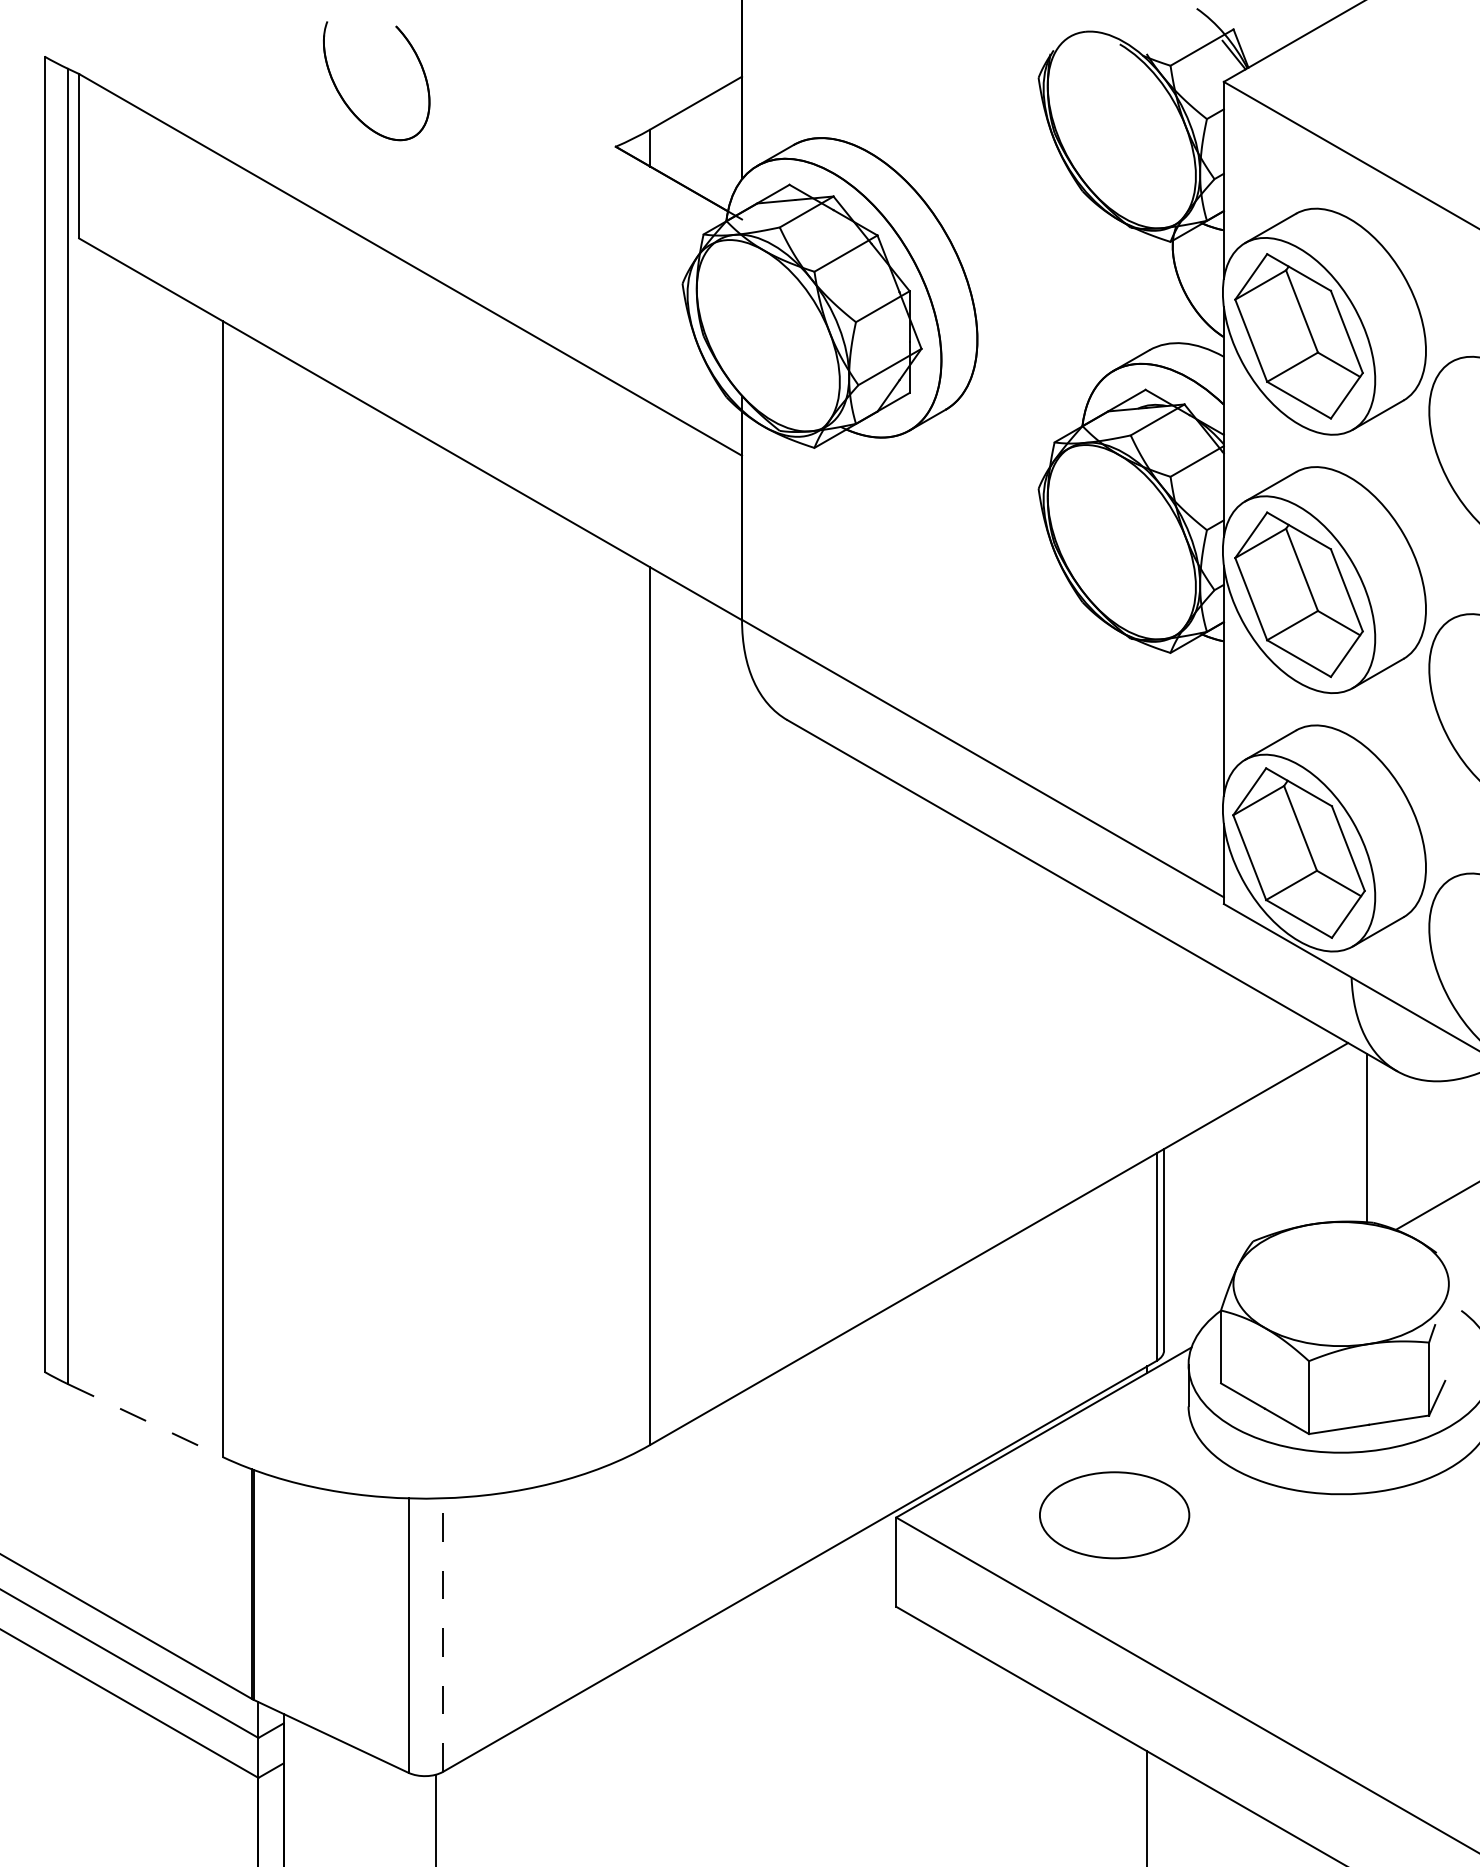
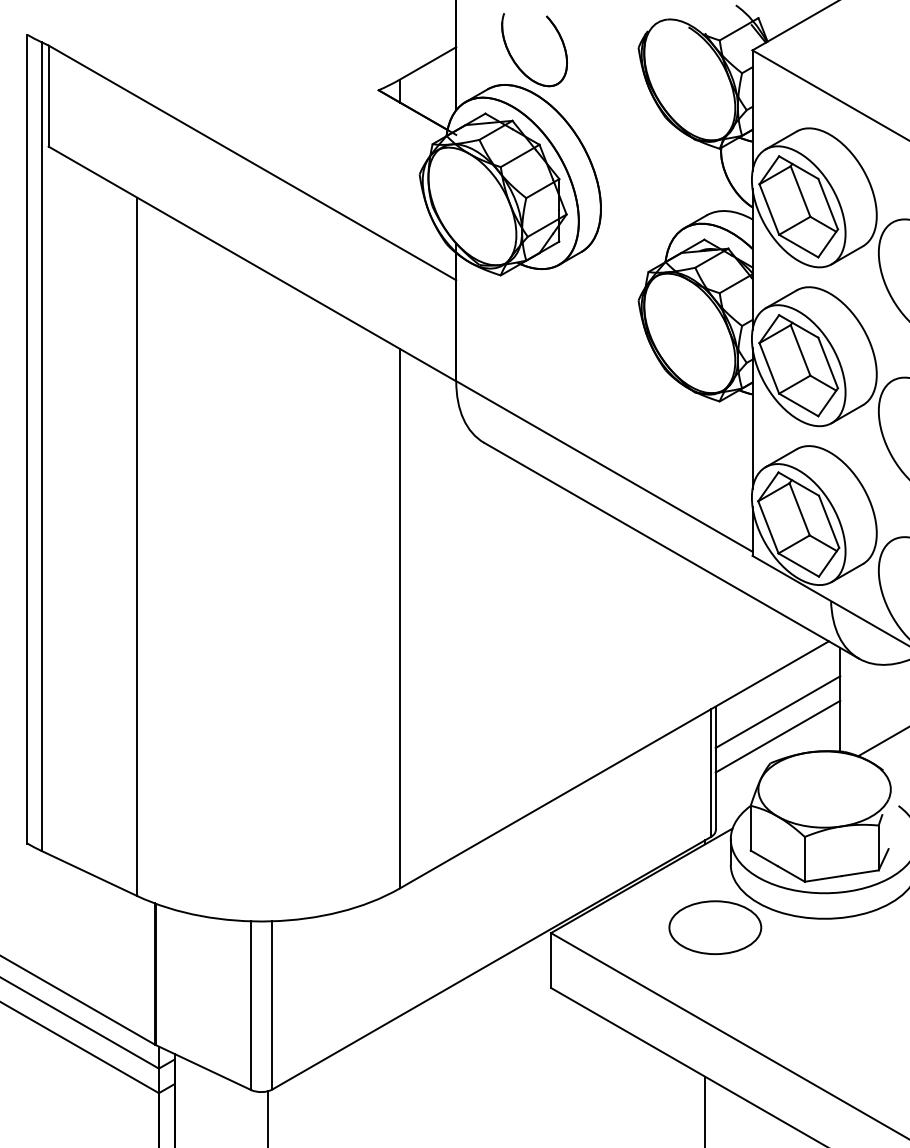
part: (343, 96) -> (514, 59), moved
line: (1264, 1157) -> (777, 711), added
line: (1264, 1197) -> (777, 736), added
line: (145, 1420) -> (89, 873), dashed -> solid
part: (1114, 1514) -> (715, 927), moved
line: (443, 1633) -> (272, 1004), dashed -> solid

